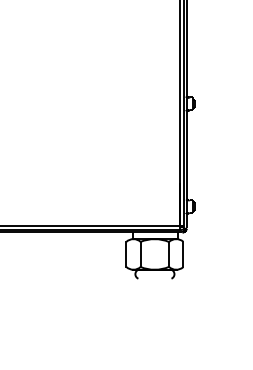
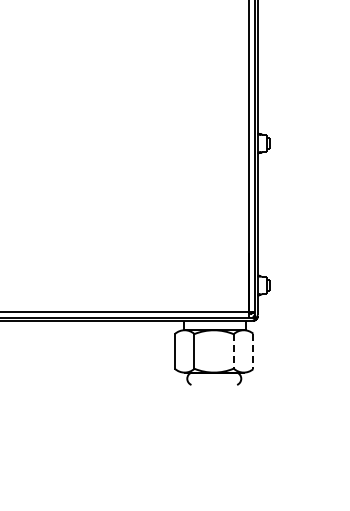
line: (168, 254) -> (233, 351), solid -> dashed
line: (183, 254) -> (253, 351), solid -> dashed

